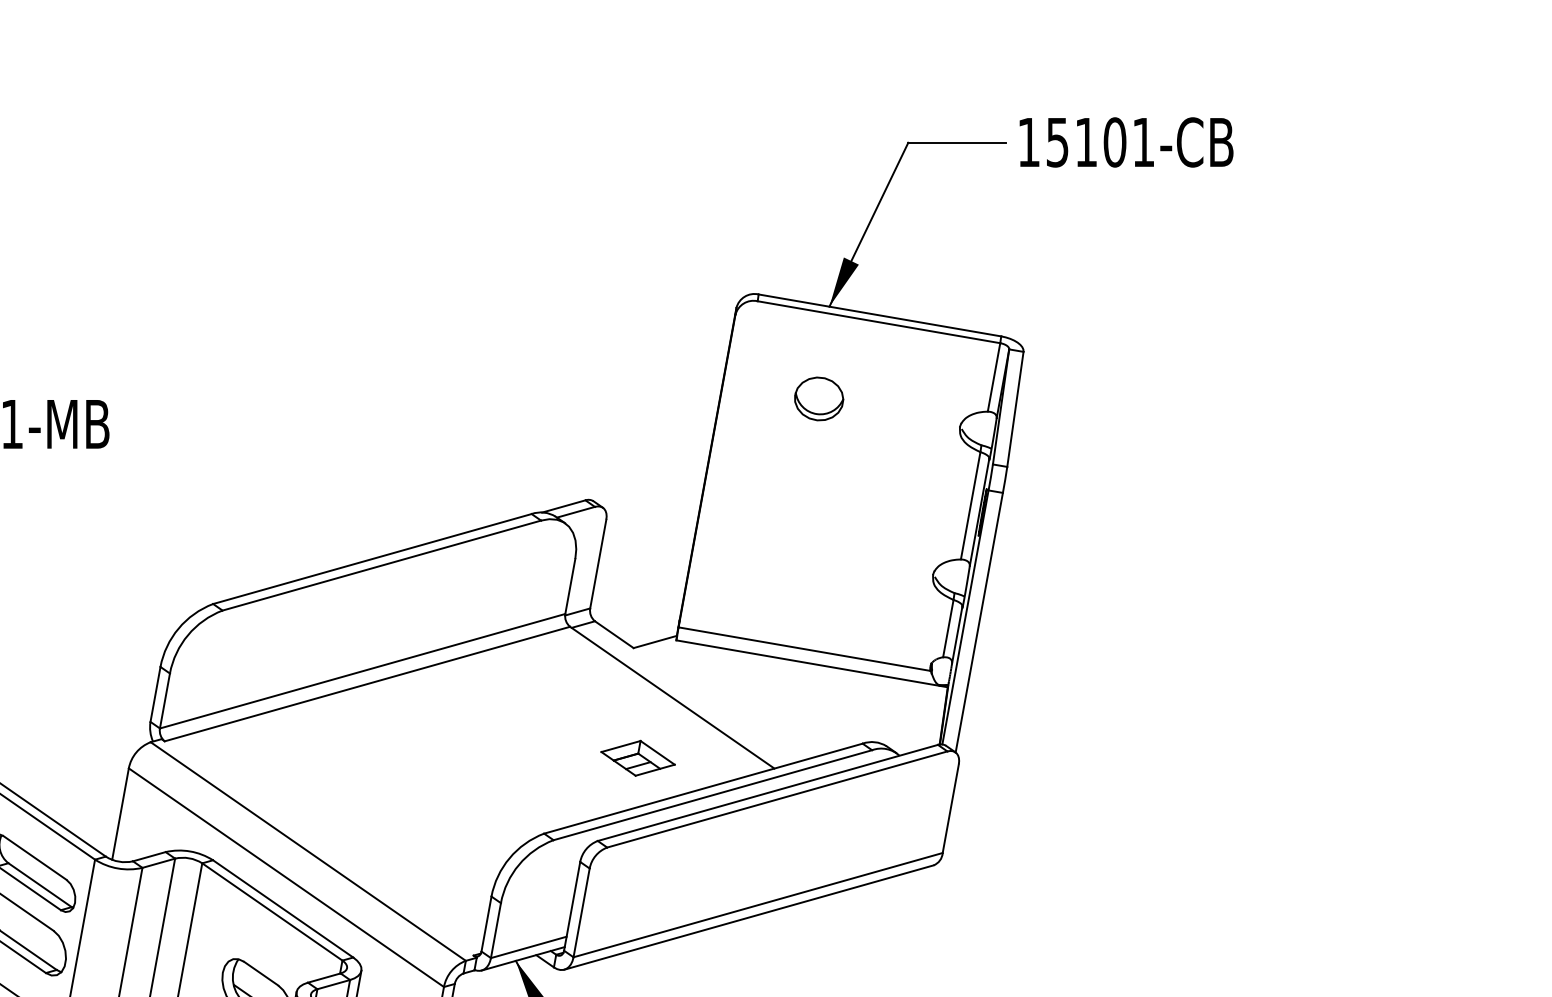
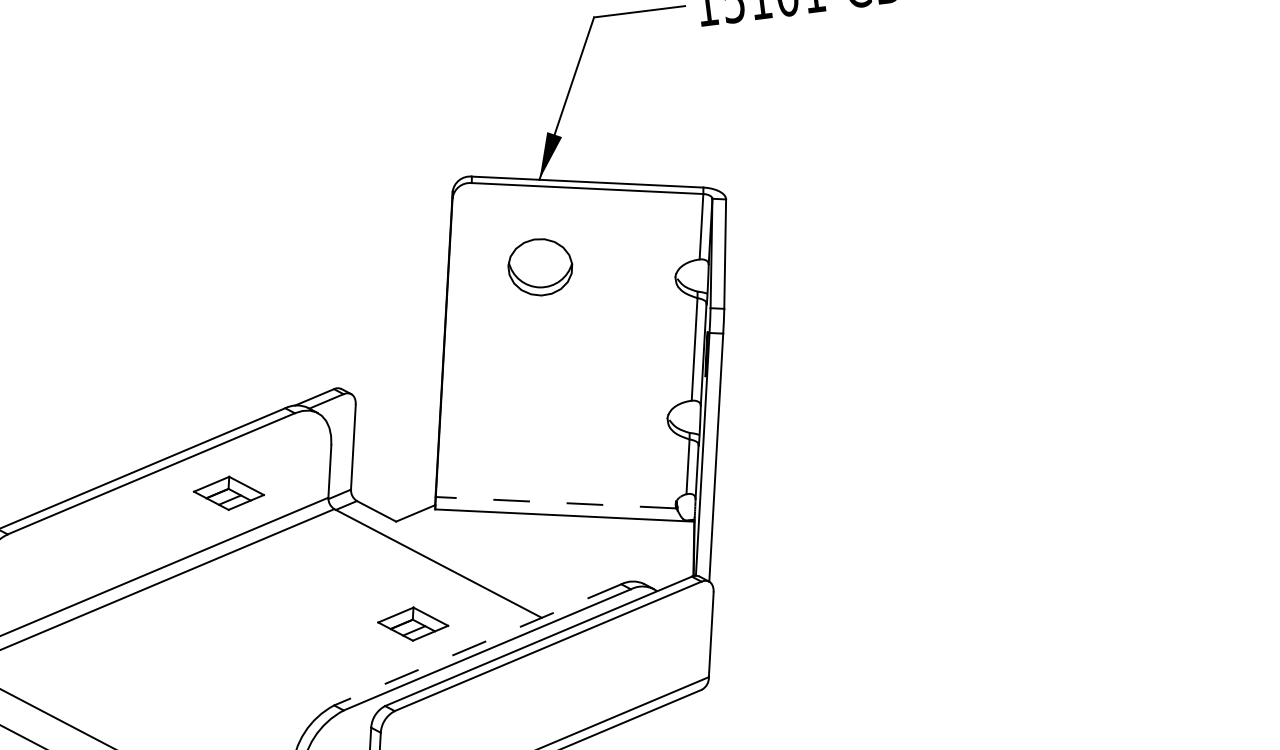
part: (819, 398) -> (540, 266), size x1.4
part: (460, 595) -> (228, 492), added
line: (804, 649) -> (556, 503), solid -> dashed
line: (702, 788) -> (476, 644), solid -> dashed

